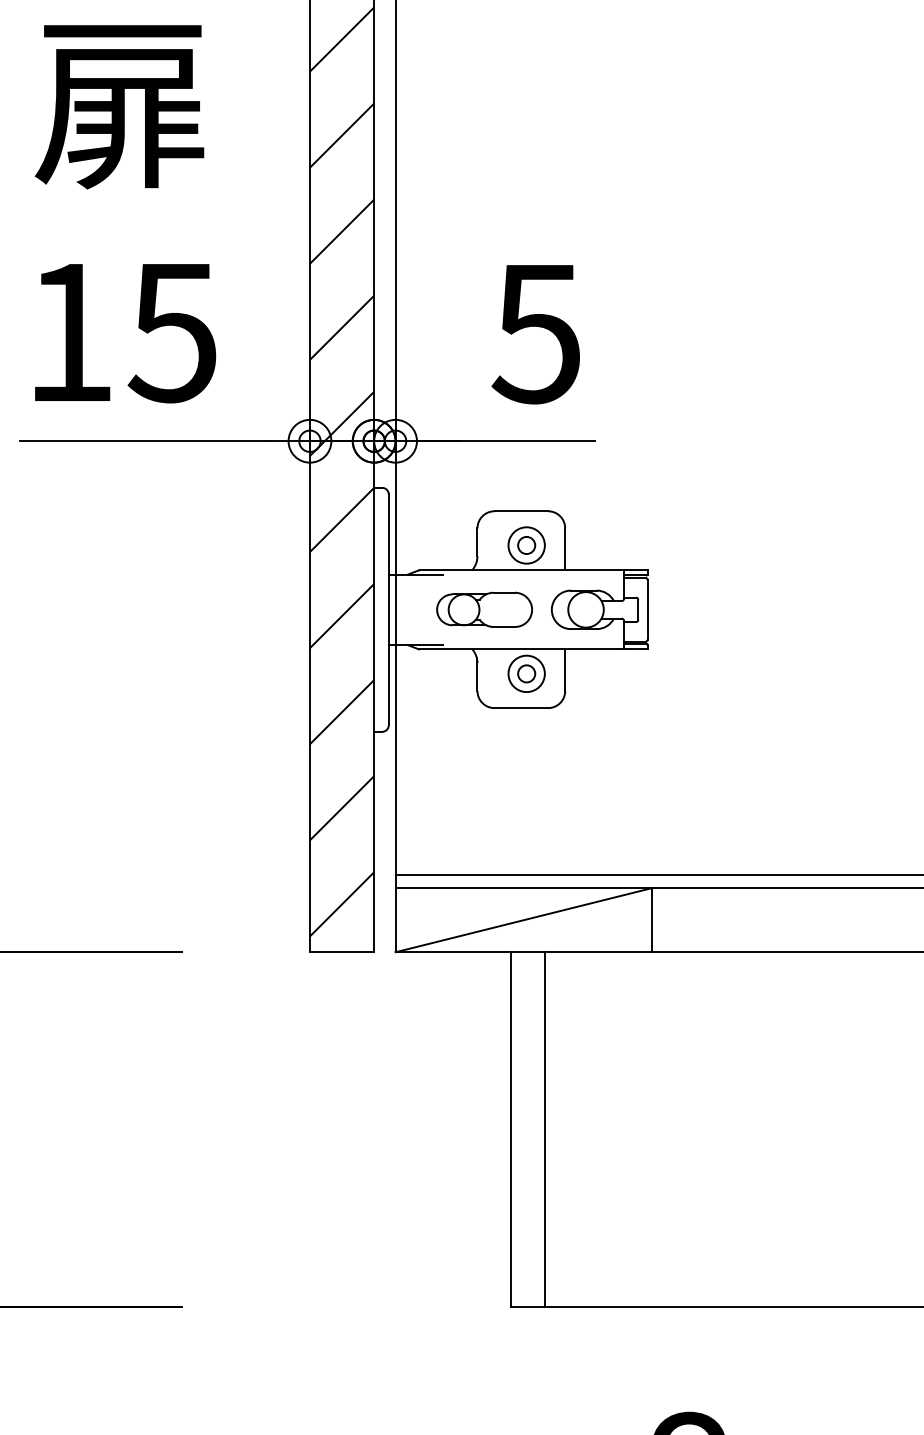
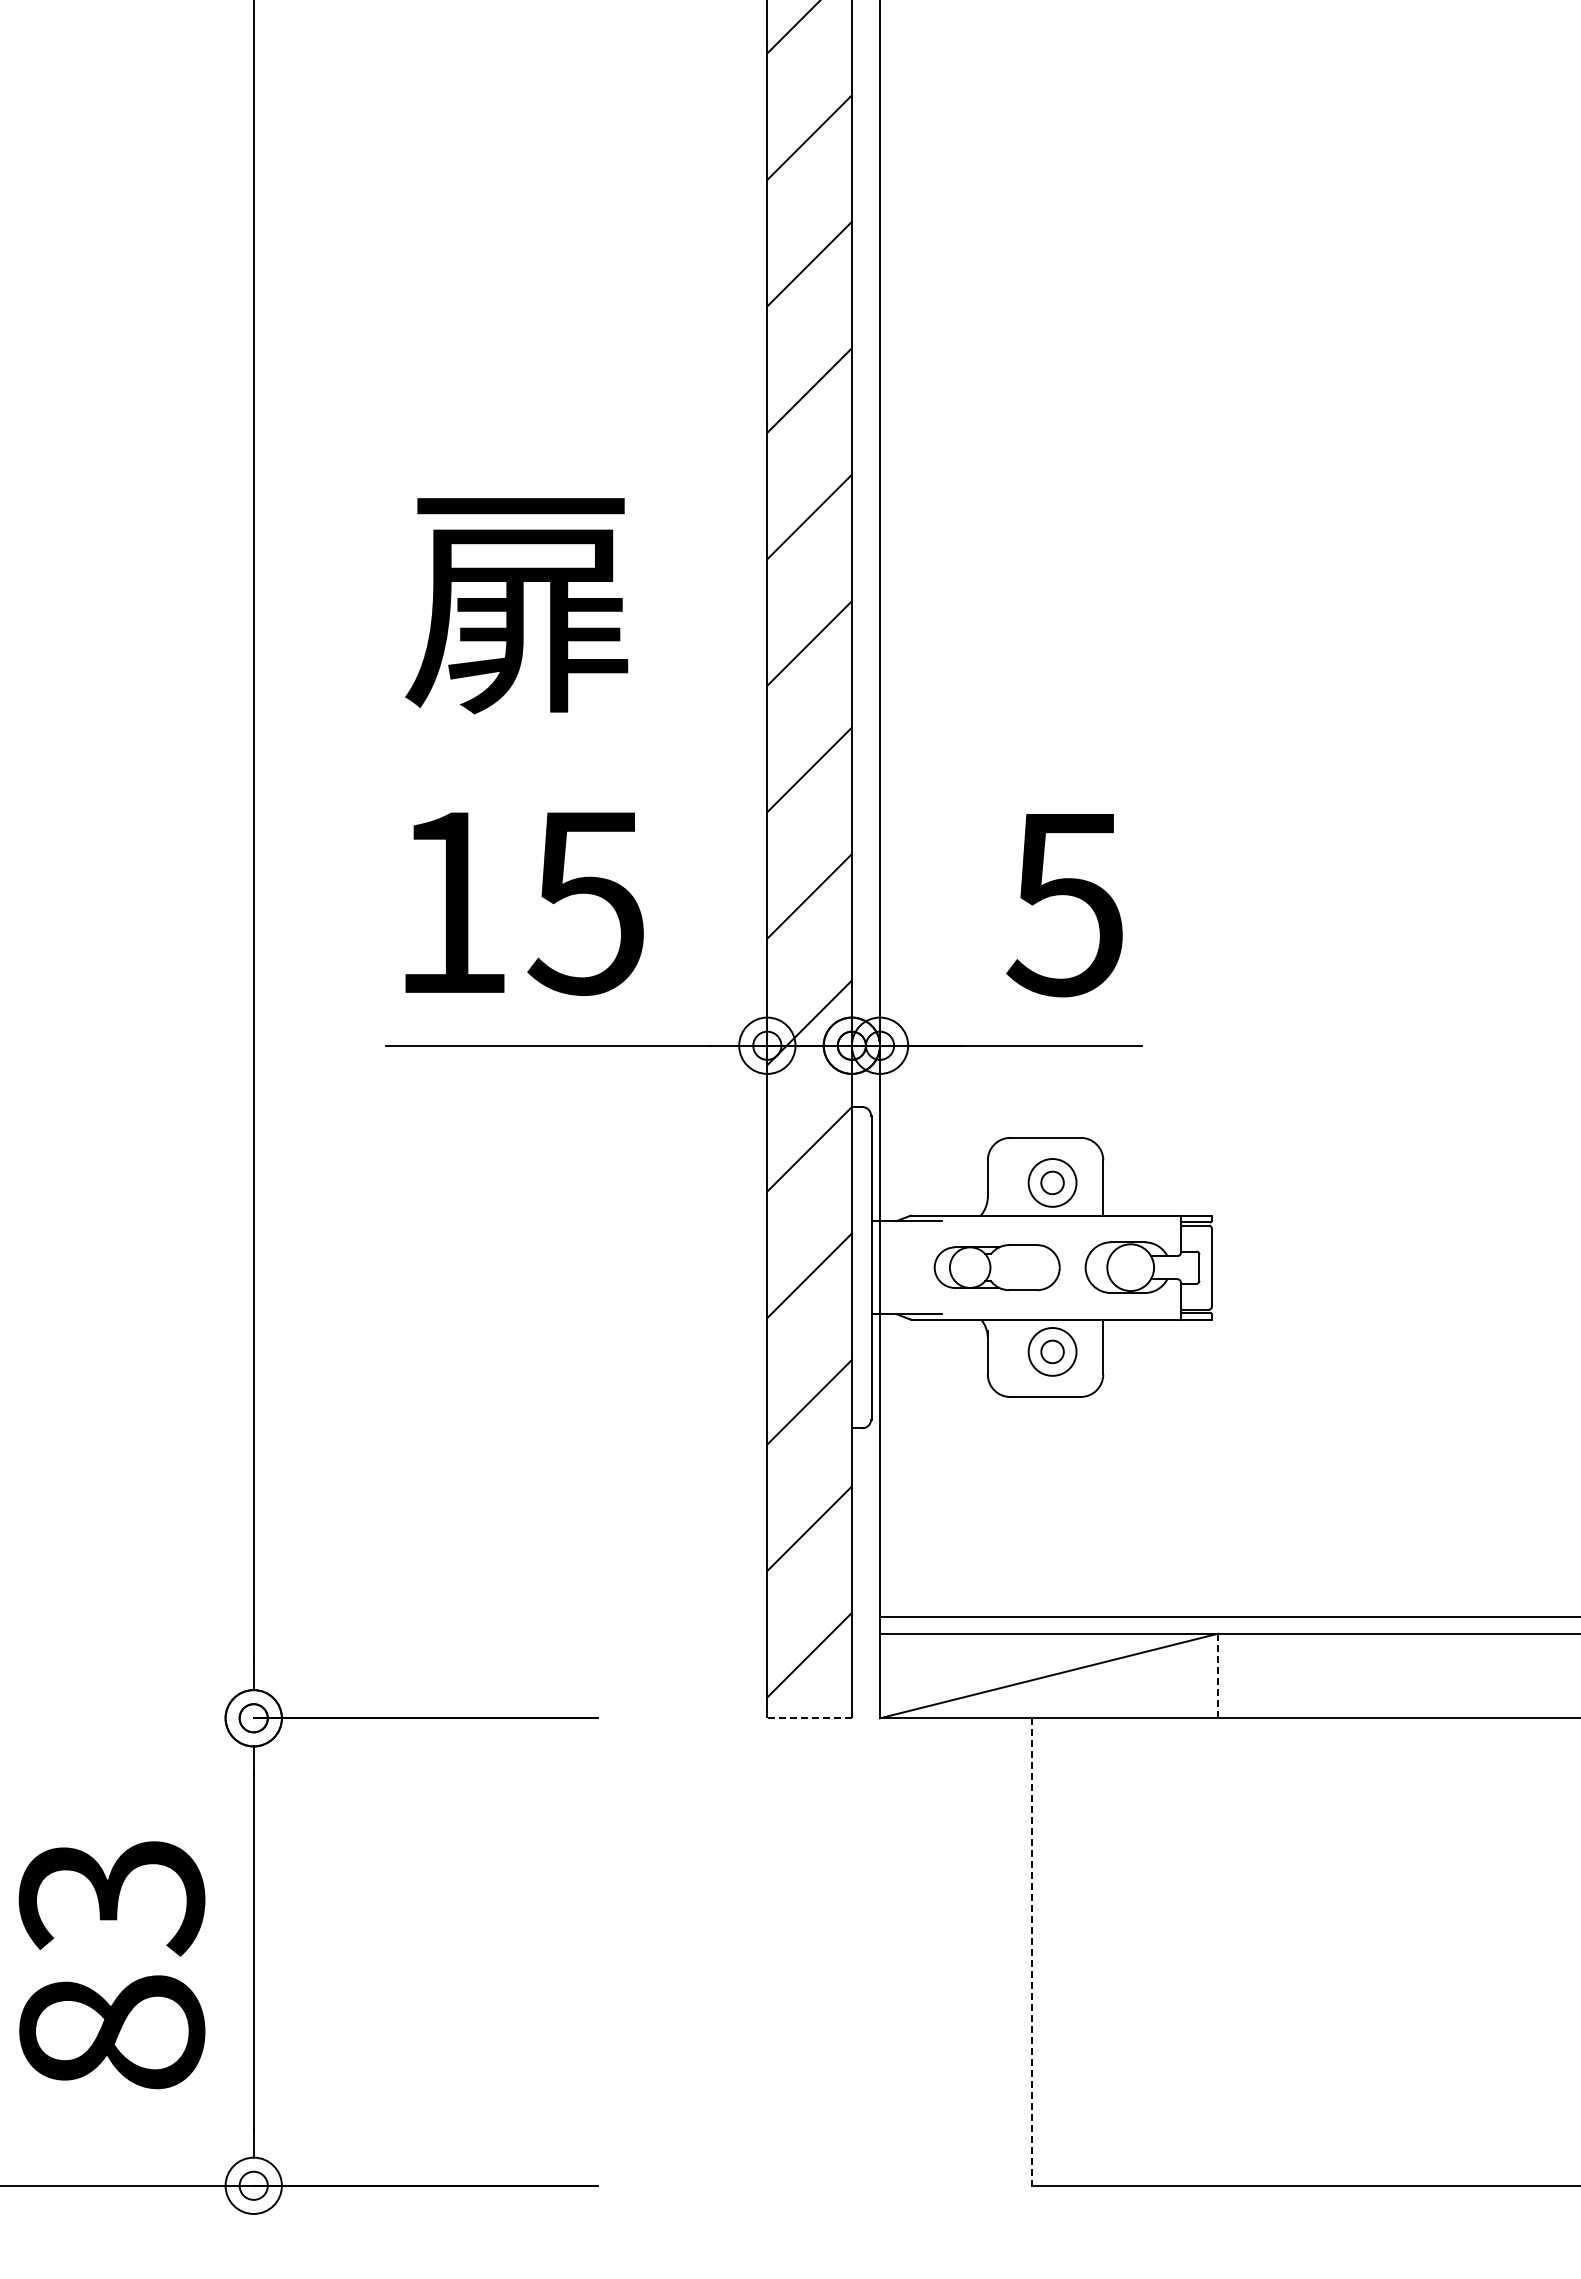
line: (652, 920) -> (1218, 1676), solid -> dashed
line: (341, 952) -> (809, 1718), solid -> dashed
line: (545, 1129) -> (1077, 1951), removed
line: (511, 1130) -> (1032, 1952), solid -> dashed

